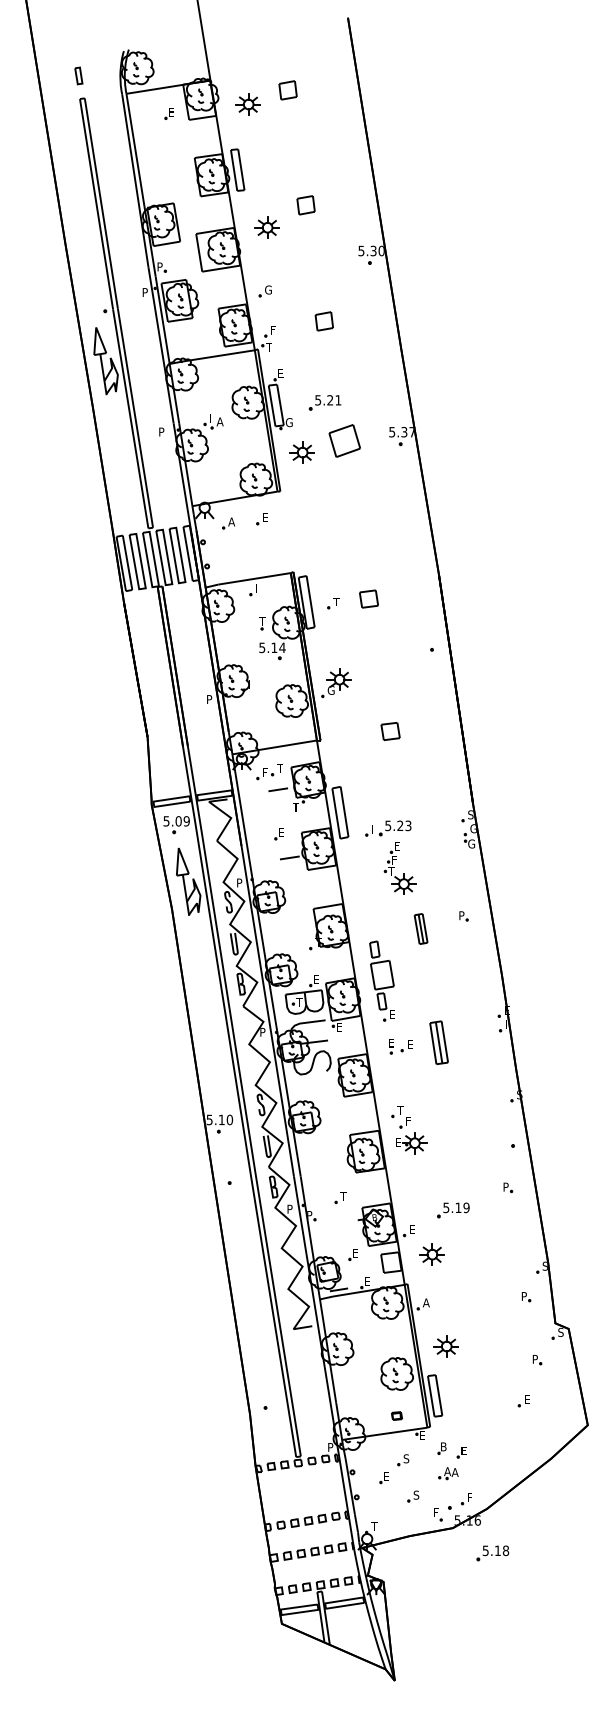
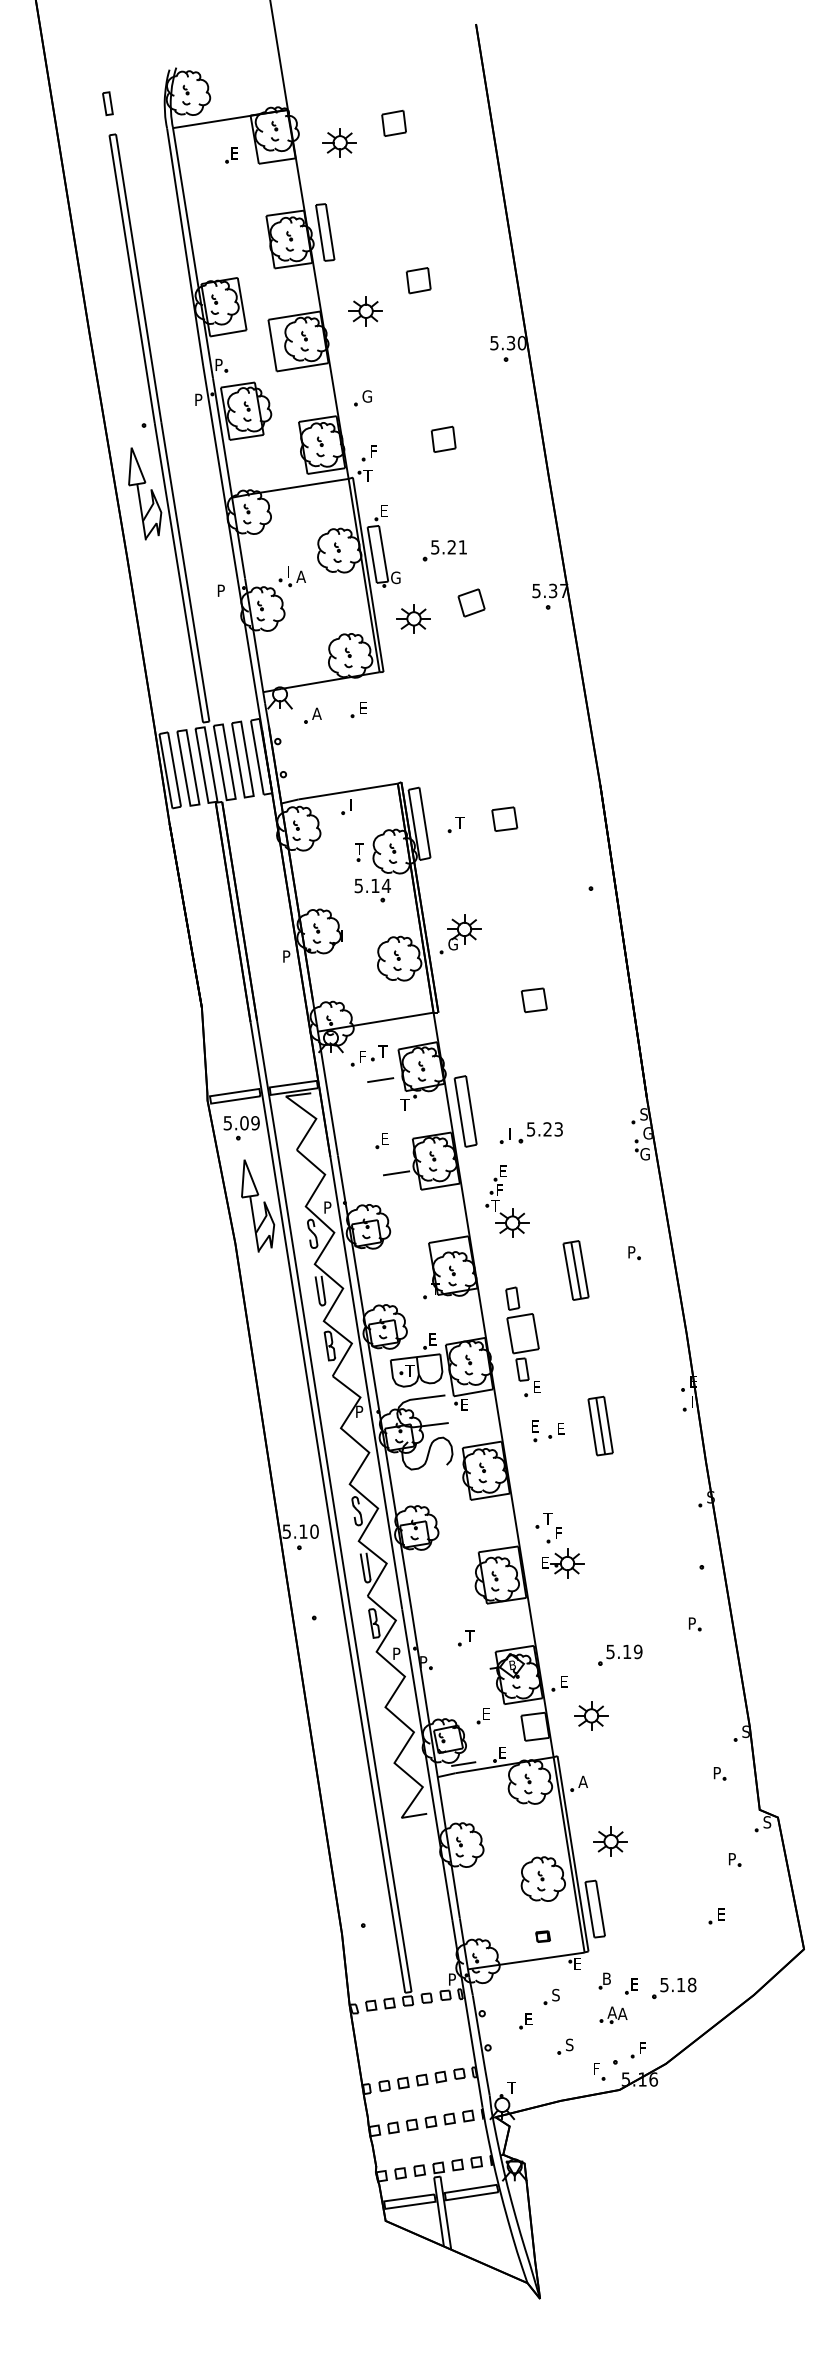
part: (344, 440) -> (471, 602), size x0.62
part: (394, 867) -> (499, 1200), moved
part: (420, 929) -> (575, 1270), size x1.43
part: (493, 1553) -> (674, 1988), moved

